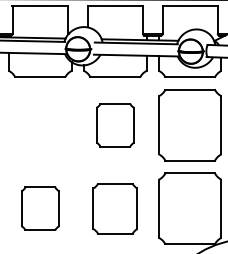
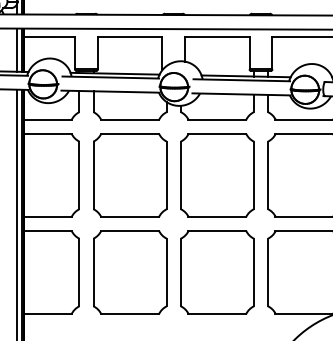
part: (40, 125) -> (130, 175), added
part: (115, 125) -> (217, 175), size x1.67
part: (40, 208) -> (130, 272), size x1.67
part: (115, 208) -> (217, 272), size x1.43

